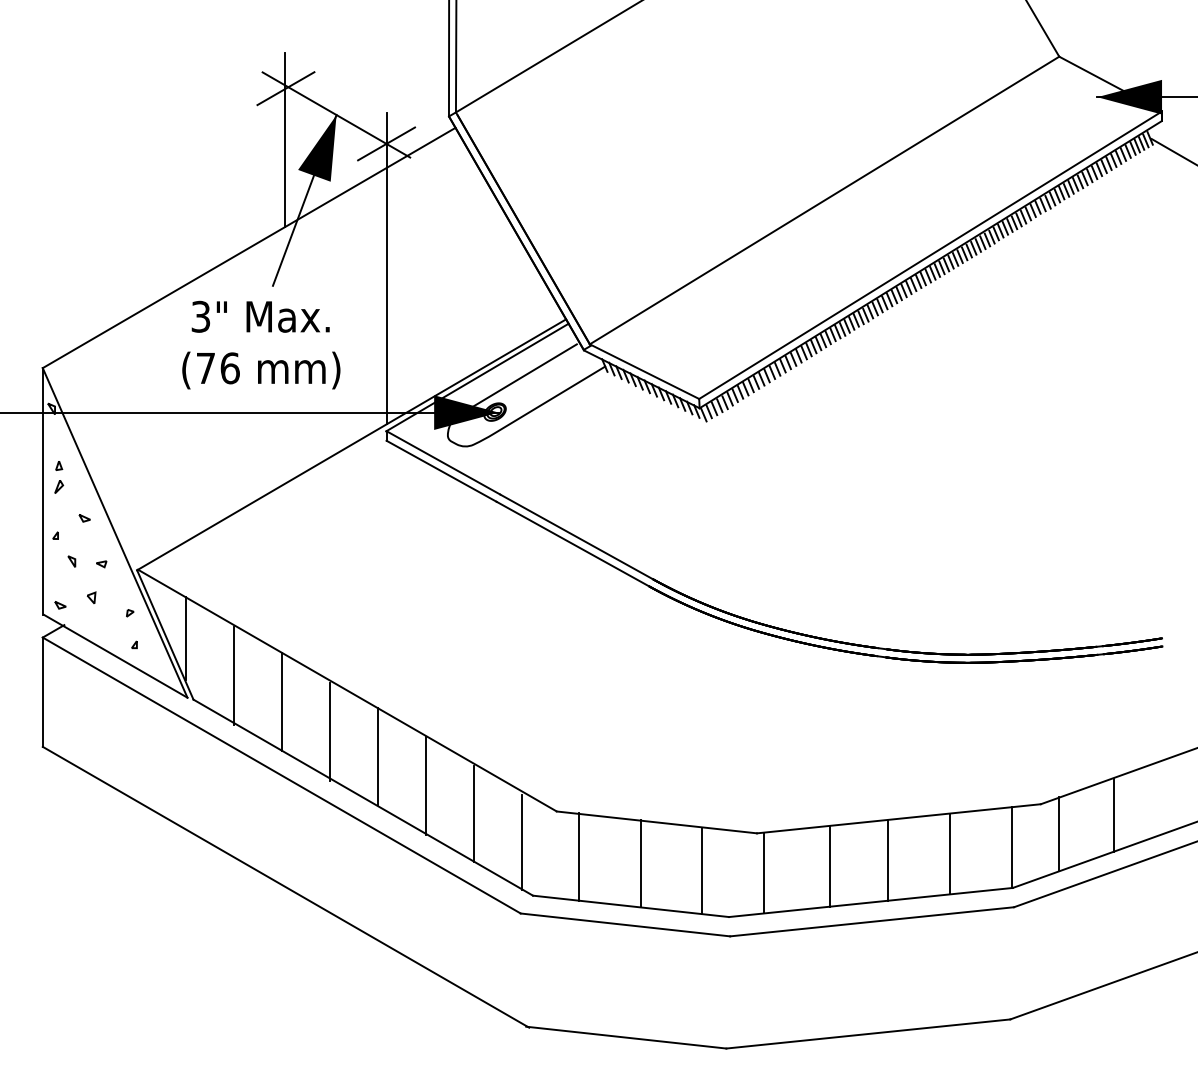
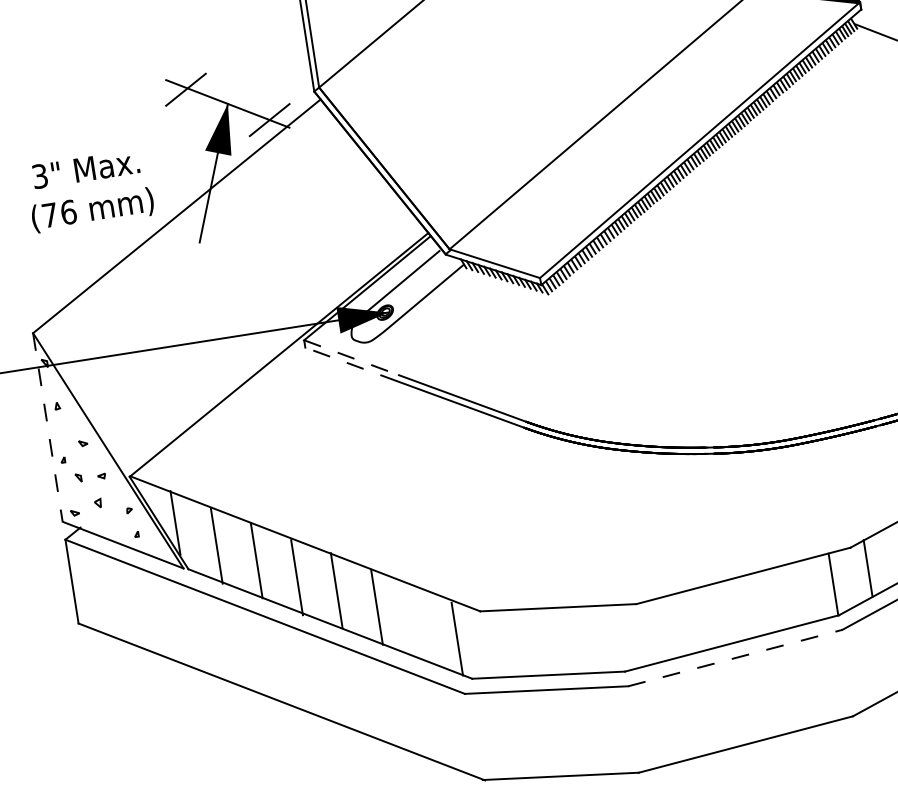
line: (285, 140) -> (191, 129), removed
line: (386, 268) -> (284, 215), removed
text: (261, 344) -> (89, 190), moved
line: (443, 463) -> (351, 358), solid -> dashed
line: (441, 471) -> (351, 364), solid -> dashed
part: (59, 486) -> (60, 421), removed
line: (42, 492) -> (47, 428), solid -> dashed
line: (473, 813) -> (416, 622), removed
line: (949, 853) -> (786, 596), removed
line: (578, 856) -> (502, 643), removed
line: (888, 860) -> (740, 609), removed
line: (640, 863) -> (550, 641), removed
line: (829, 865) -> (695, 620), removed
line: (702, 870) -> (599, 639), removed
line: (764, 872) -> (646, 633), removed
line: (872, 921) -> (735, 657), solid -> dashed

